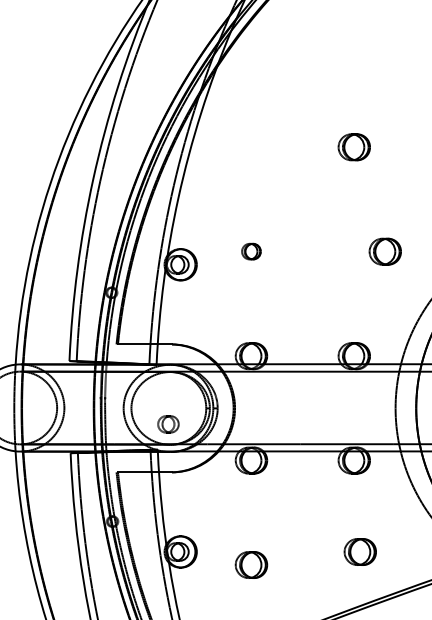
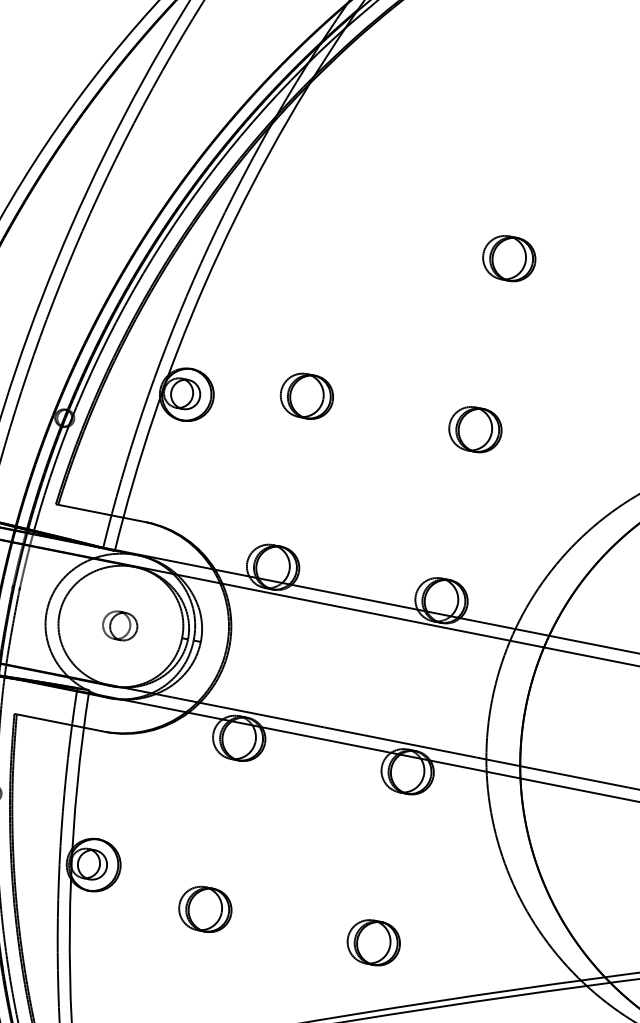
part: (251, 251) -> (307, 395), size x1.67
part: (384, 251) -> (474, 429), moved
part: (168, 424) -> (120, 626), moved
part: (359, 551) -> (372, 941), moved

